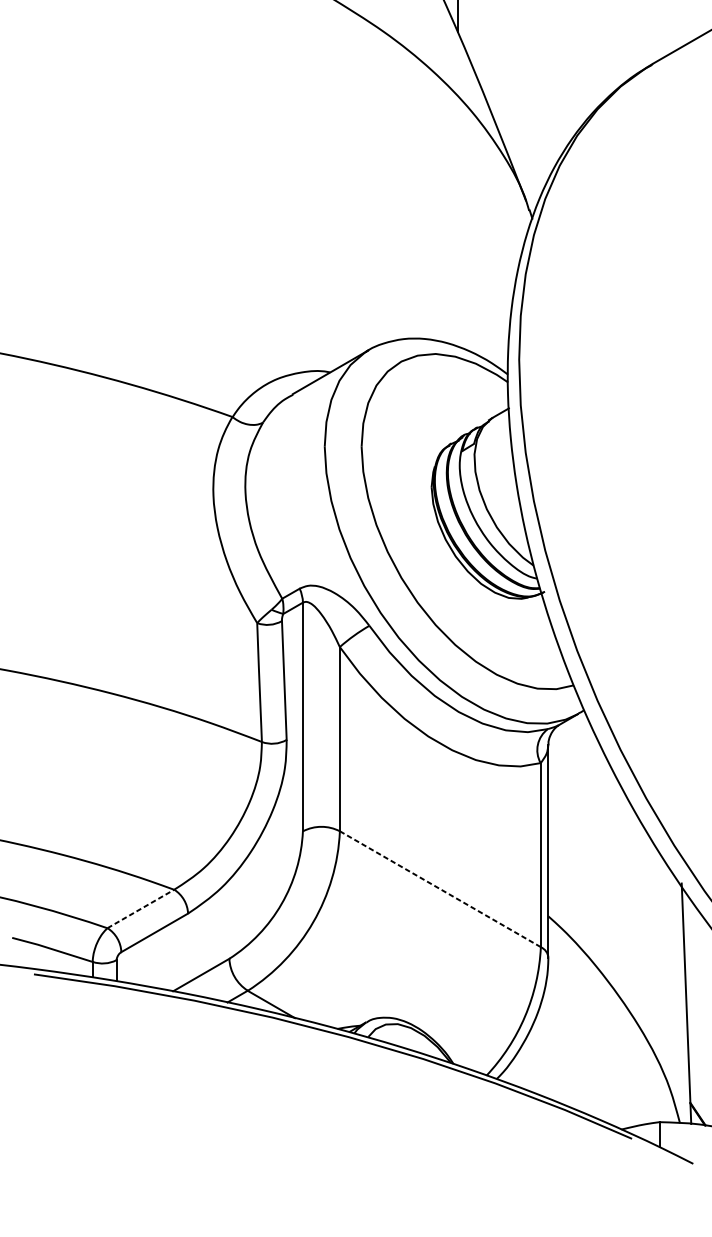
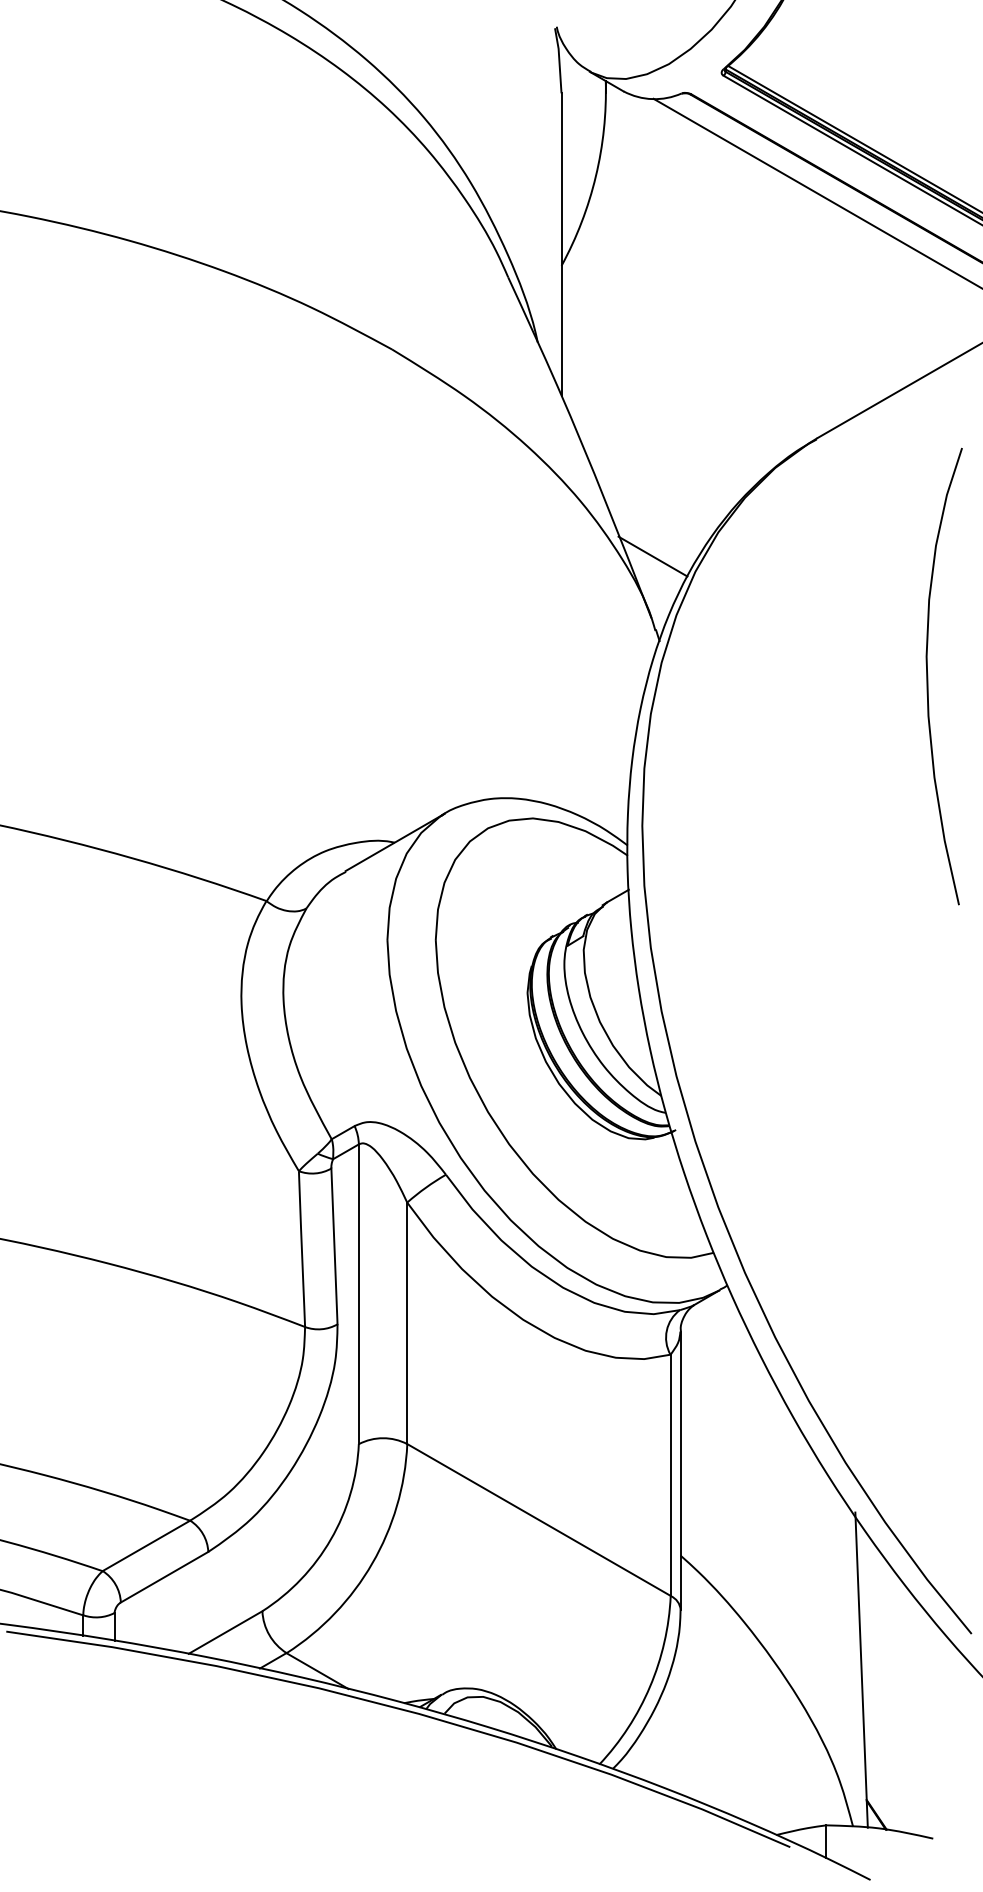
line: (526, 154) -> (652, 556), added
line: (440, 889) -> (539, 1520), dashed -> solid
line: (140, 908) -> (146, 1545), dashed -> solid

